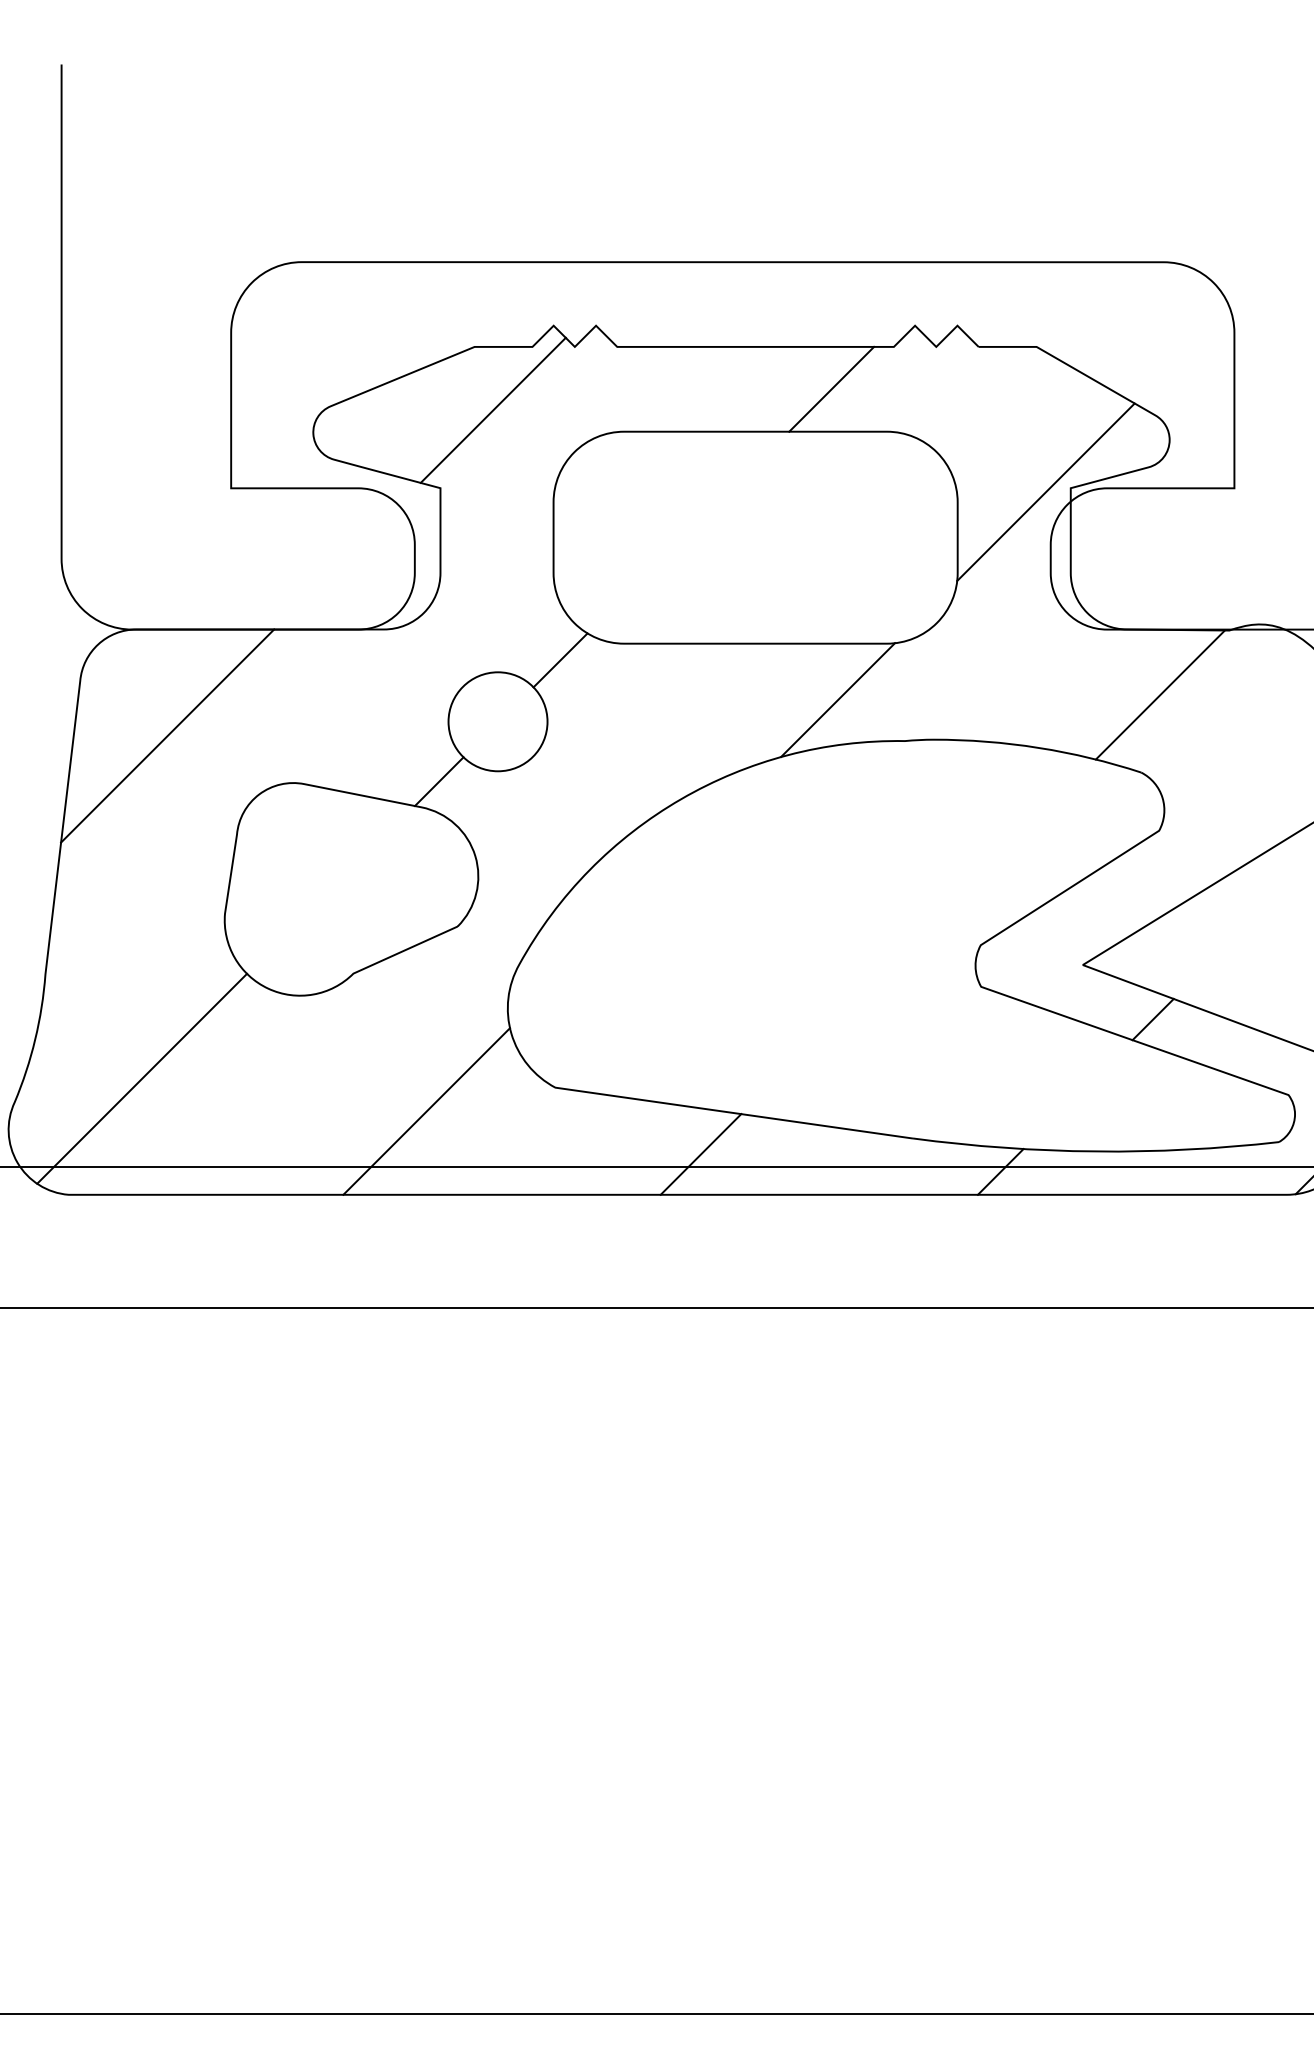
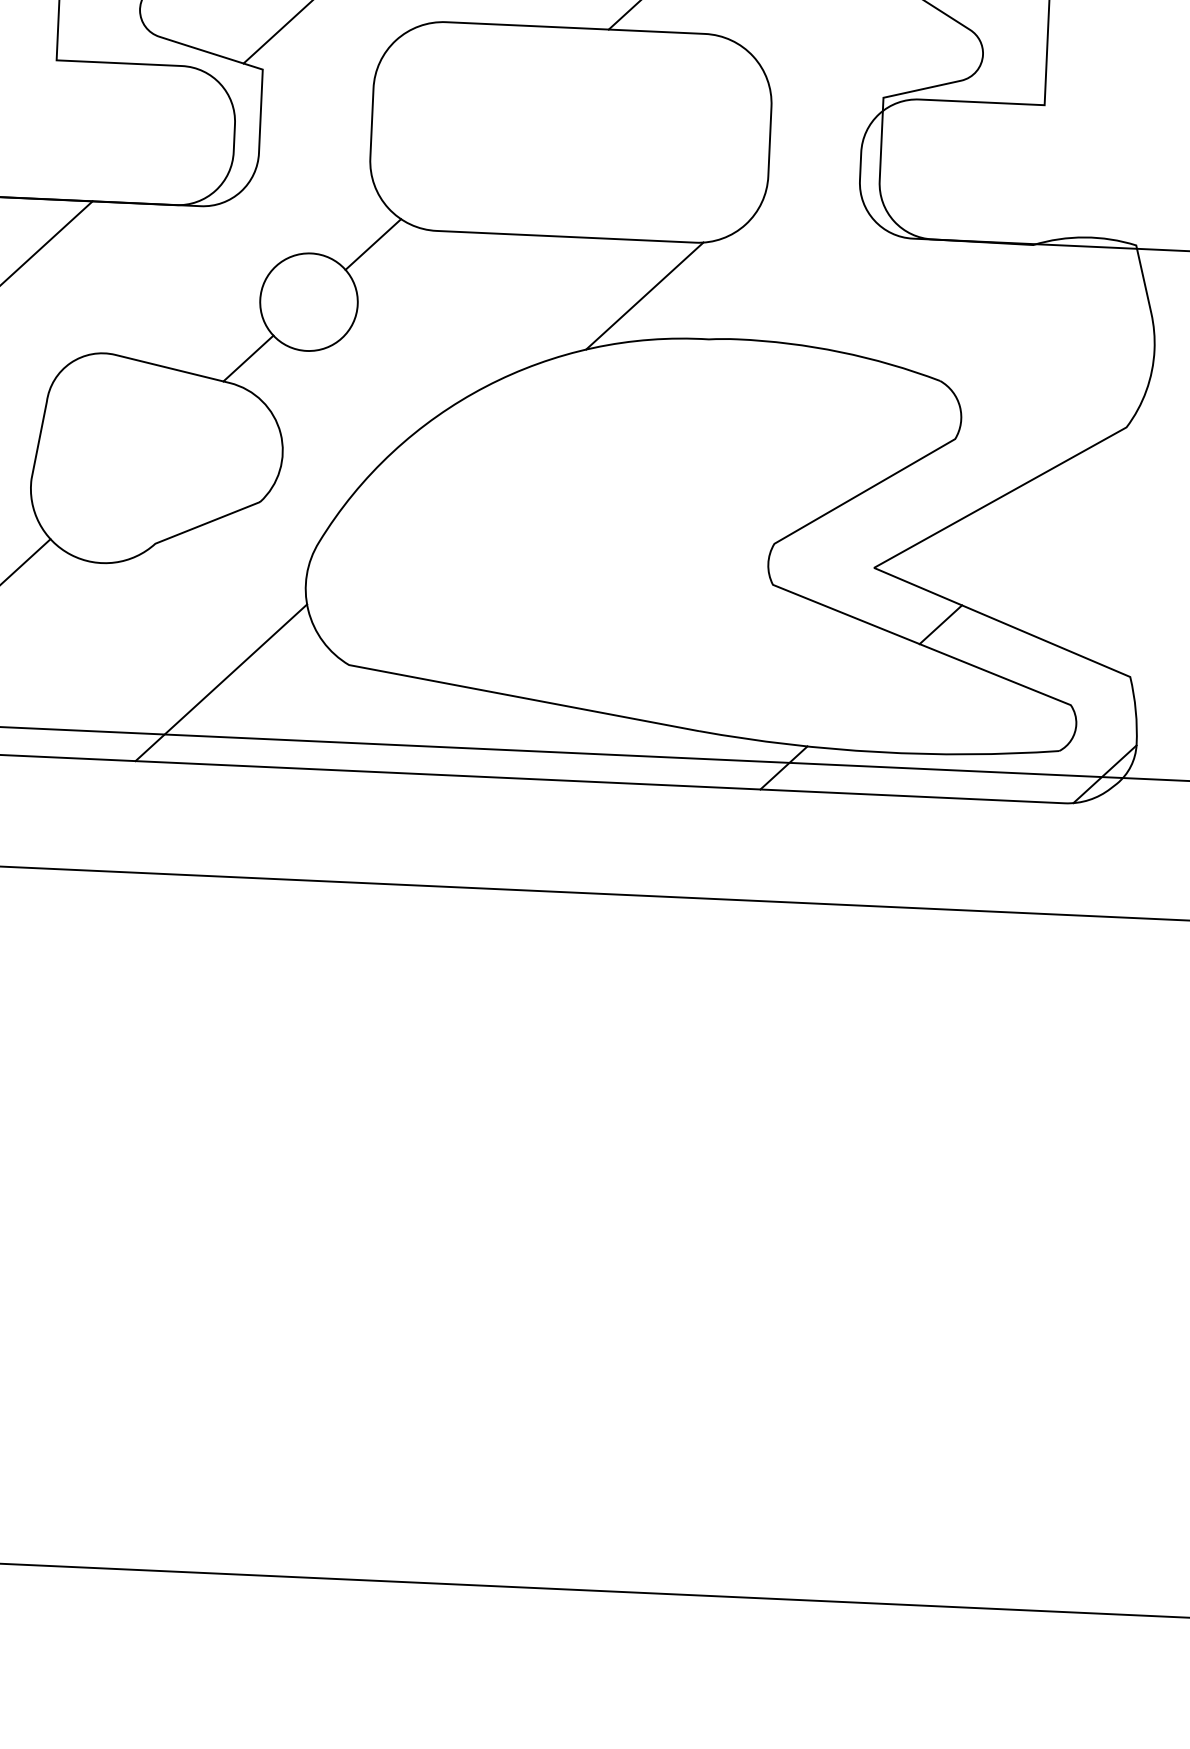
line: (1045, 491) -> (858, 99), removed
line: (1159, 694) -> (961, 304), removed
line: (700, 1154) -> (489, 737), removed

